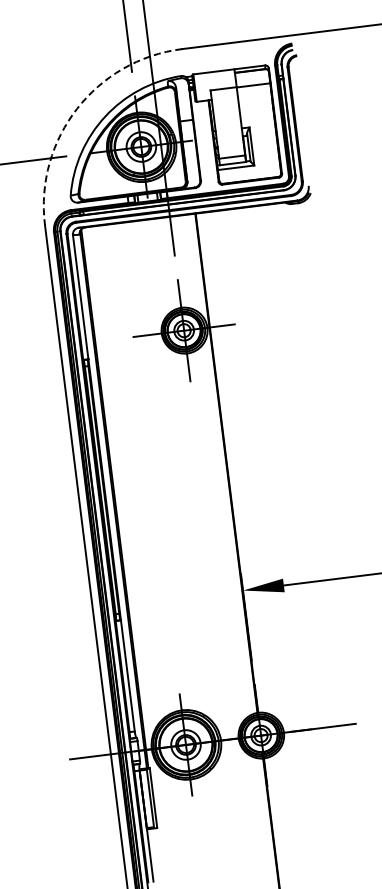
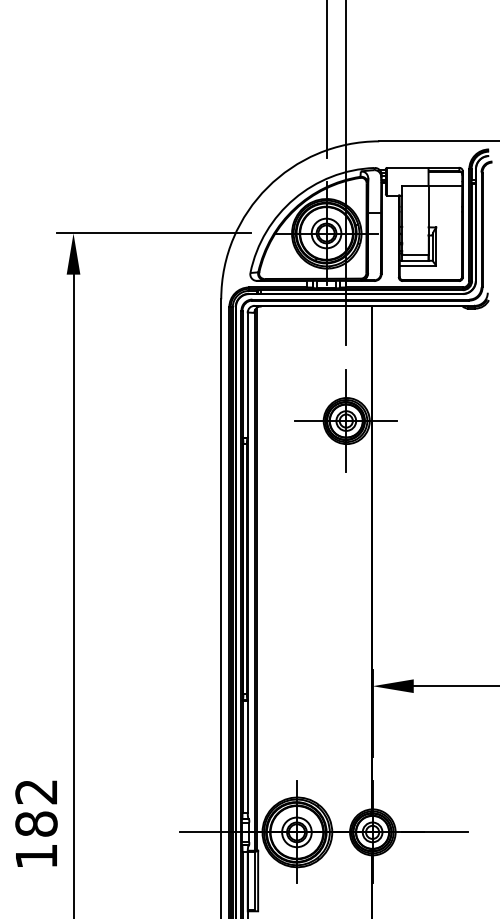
arc: (77, 108) -> (267, 187), dashed -> solid

